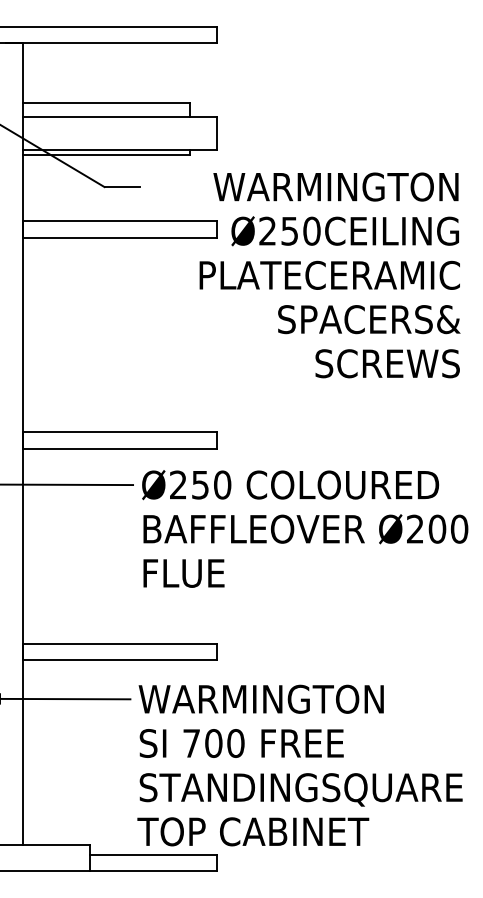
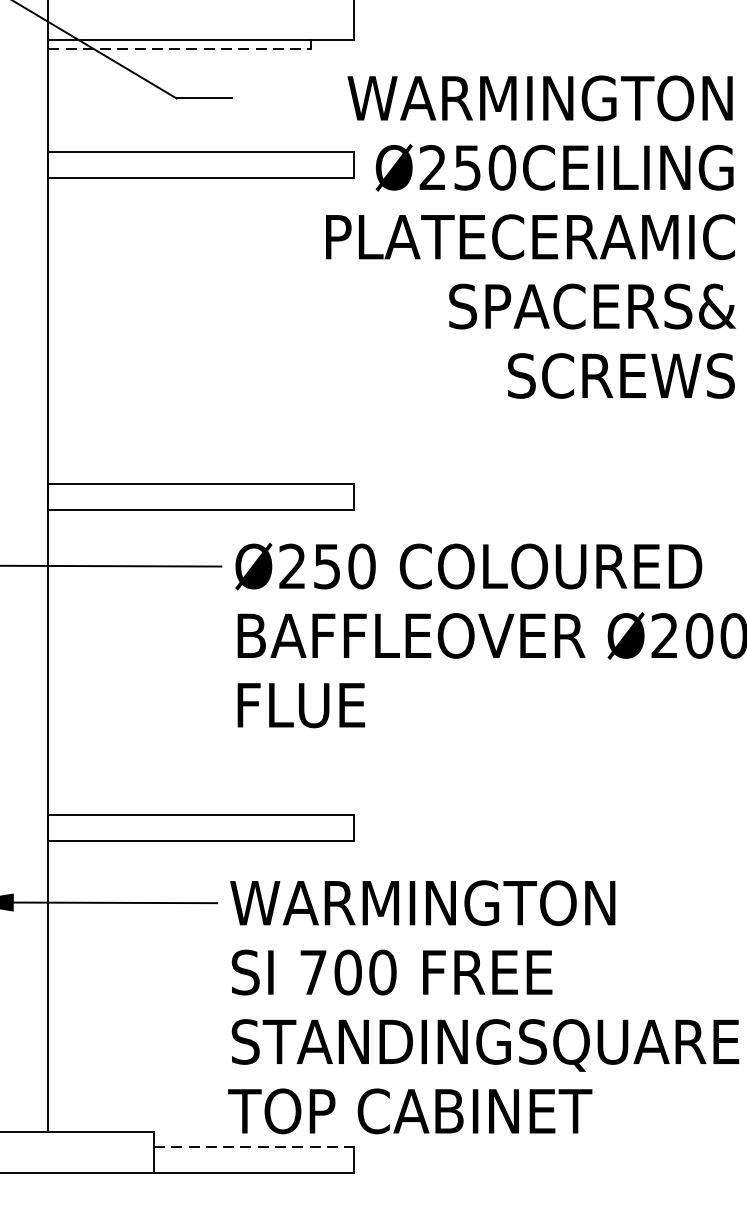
line: (106, 155) -> (179, 48), solid -> dashed
line: (153, 854) -> (253, 1146), solid -> dashed

